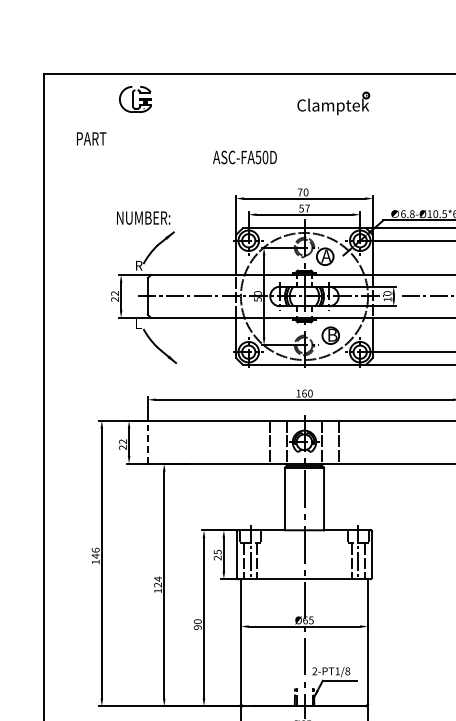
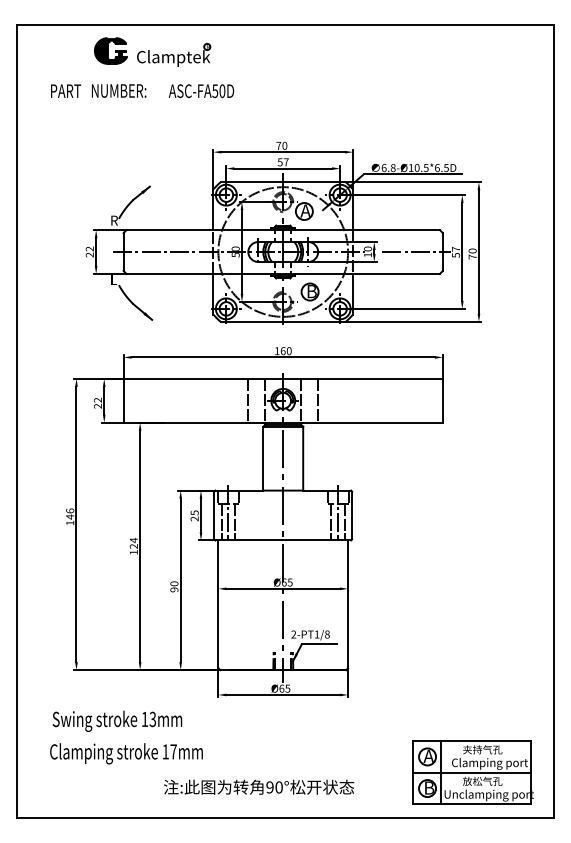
fill: (135, 98) -> (110, 50), added
part: (334, 102) -> (174, 54), moved
text: (244, 157) -> (201, 91), moved
text: (143, 217) -> (118, 90), moved
line: (147, 441) -> (123, 400), dashed -> solid

